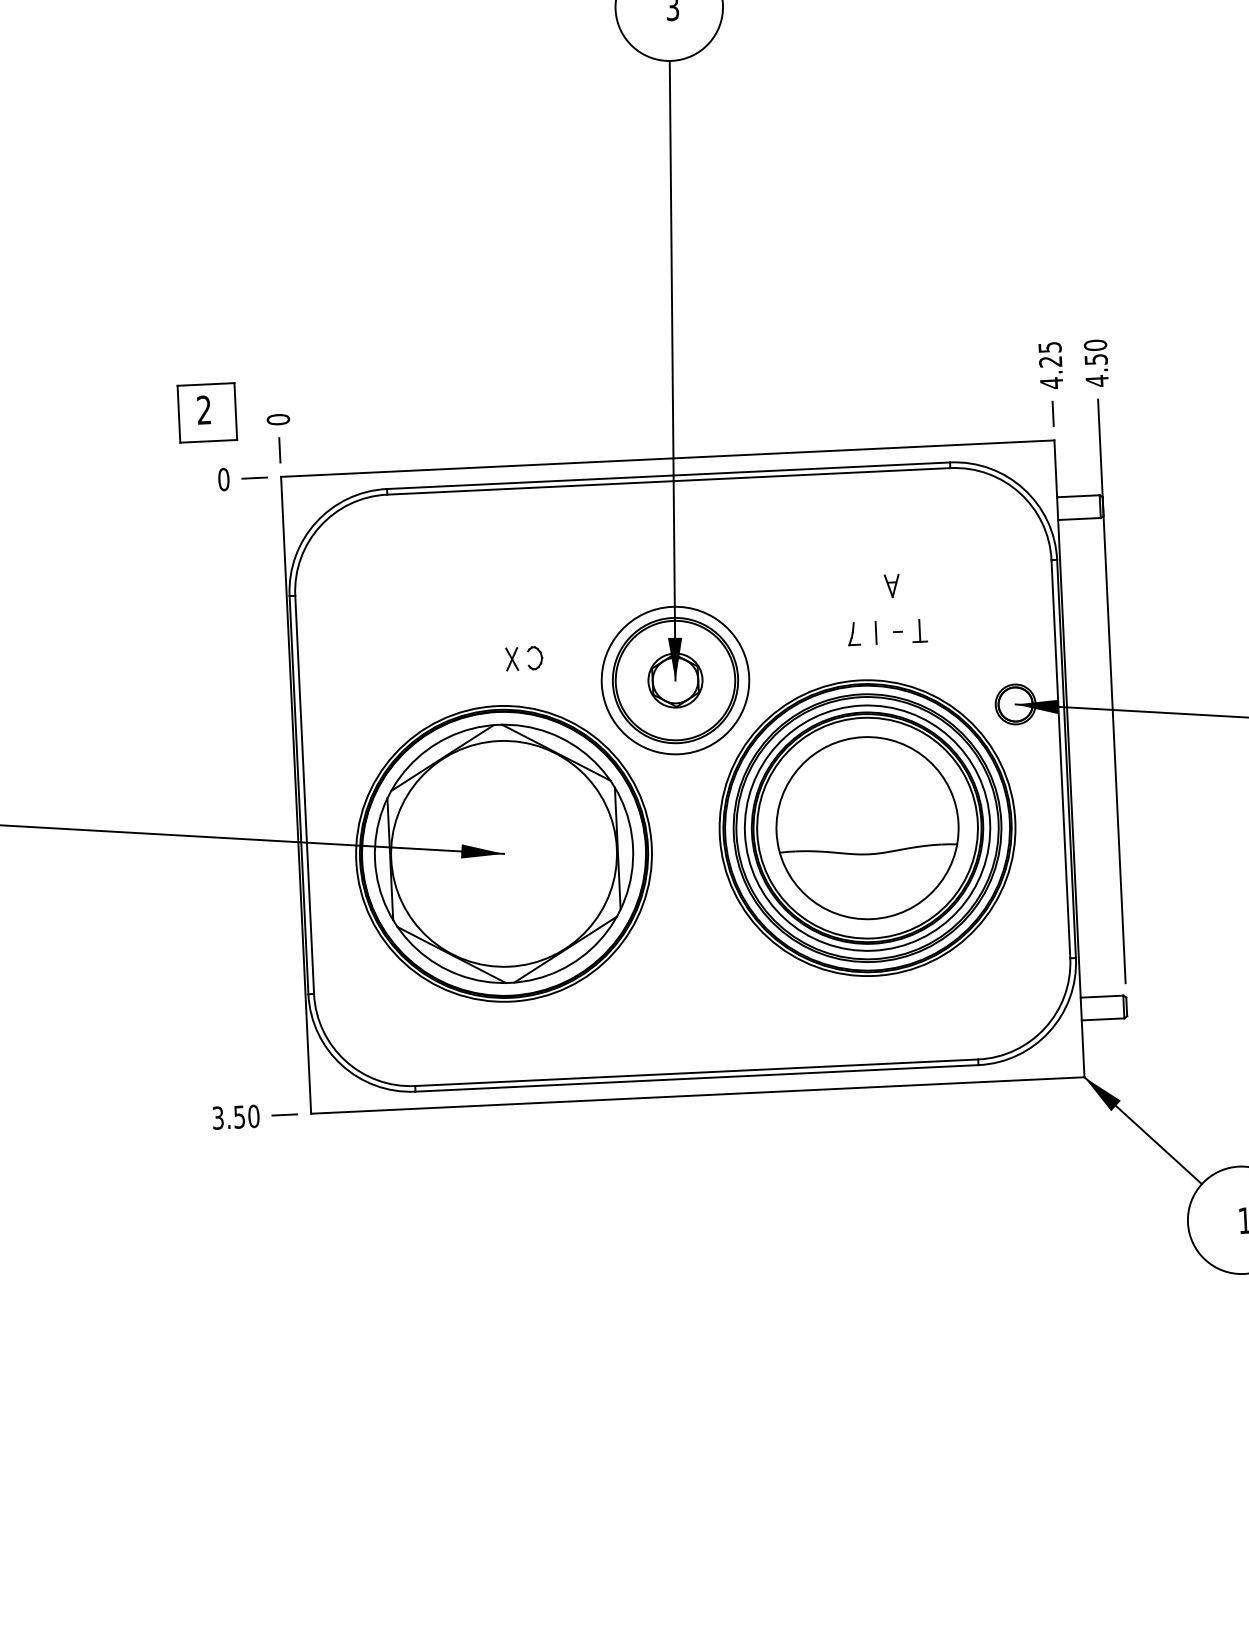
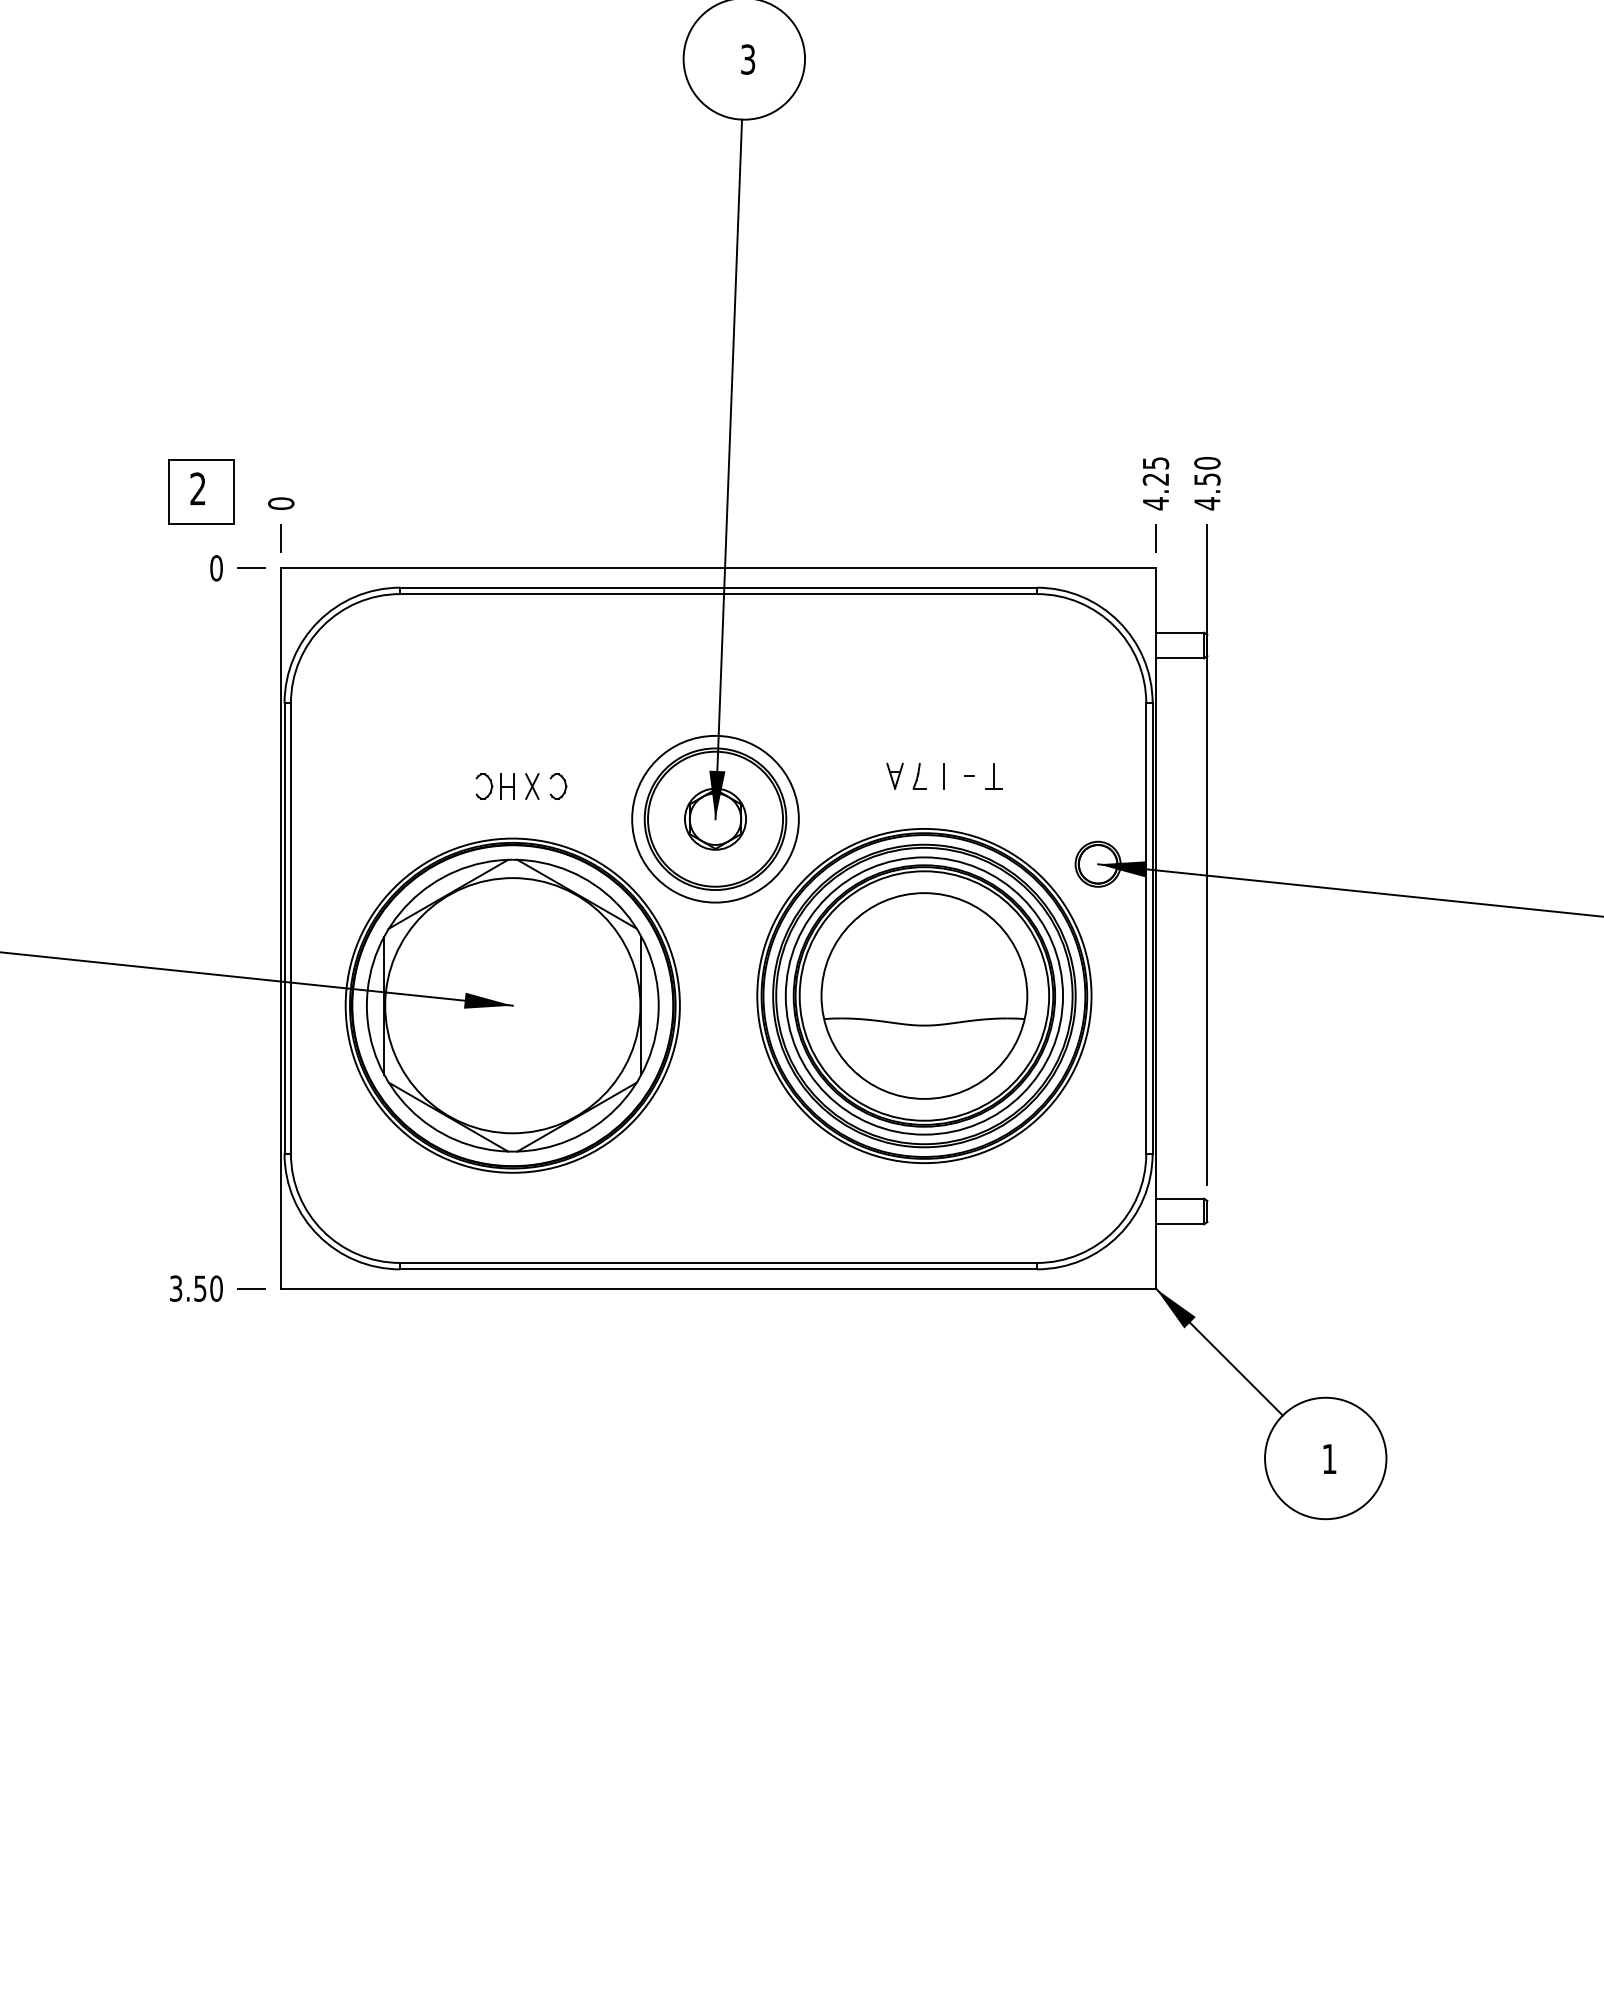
part: (891, 585) -> (894, 775), moved
part: (478, 660) -> (494, 786), added

